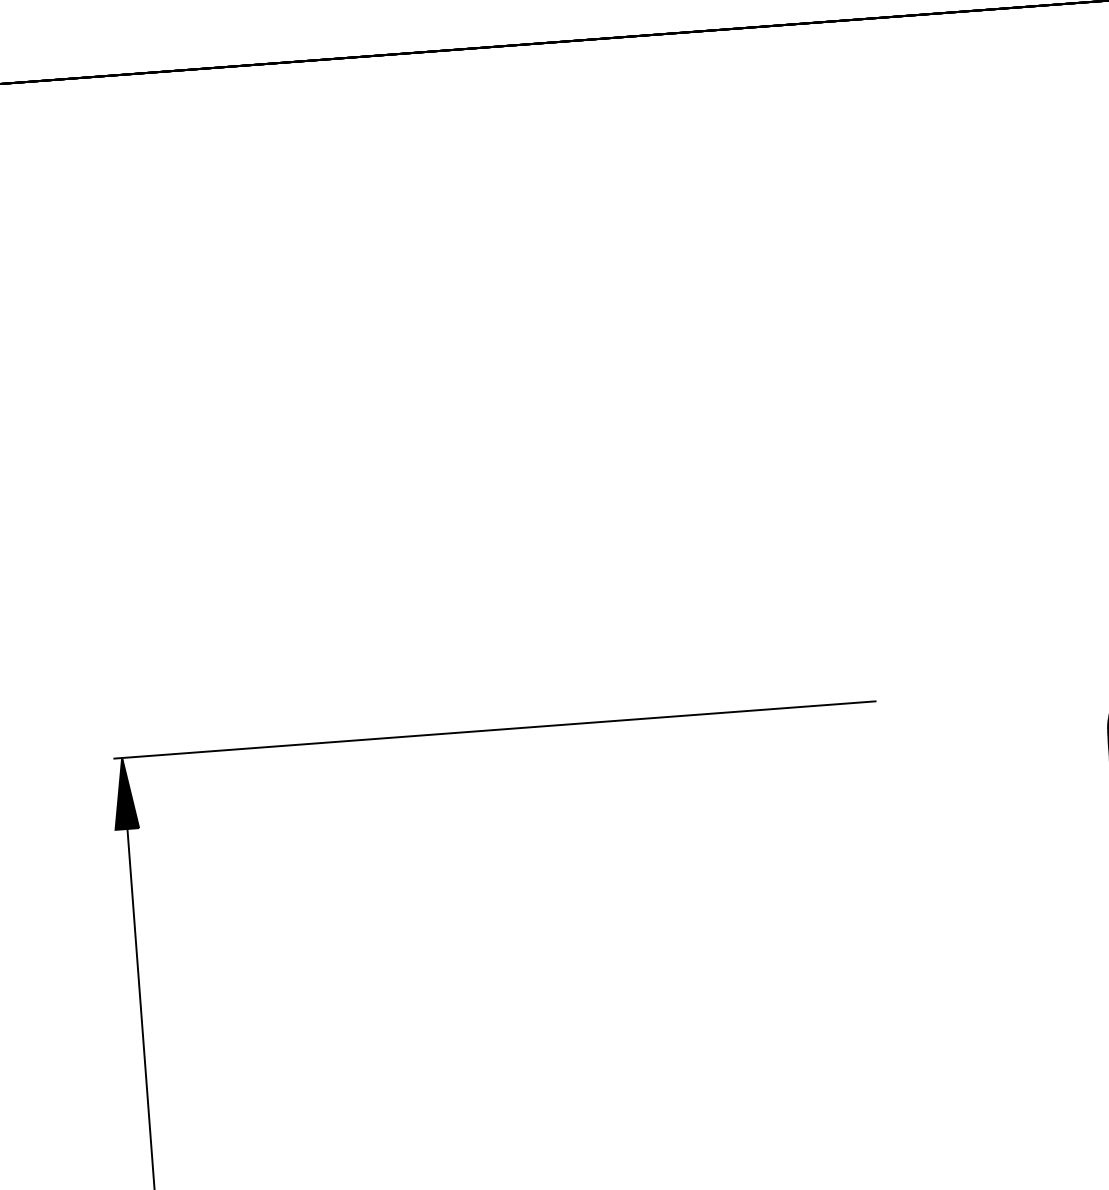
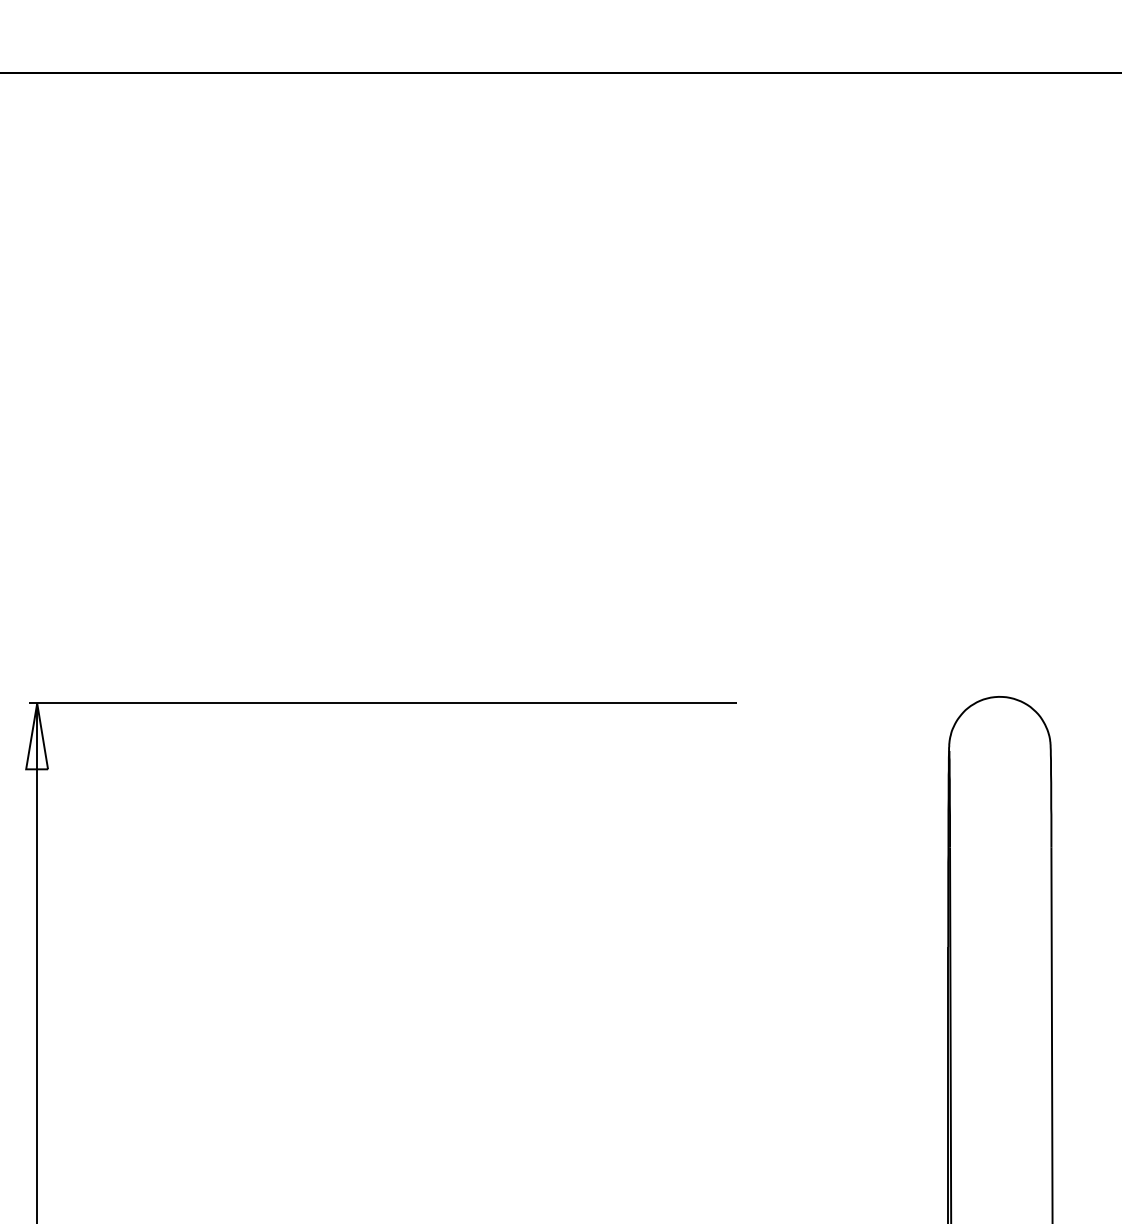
fill: (125, 793) -> (37, 736), removed

